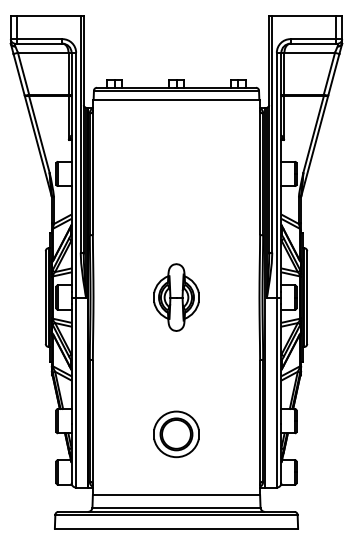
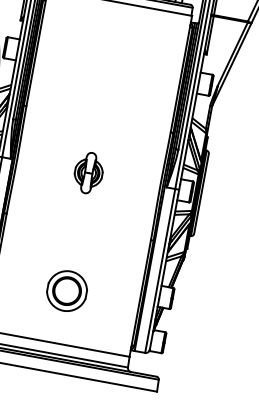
part: (176, 297) -> (88, 173), size x0.7

